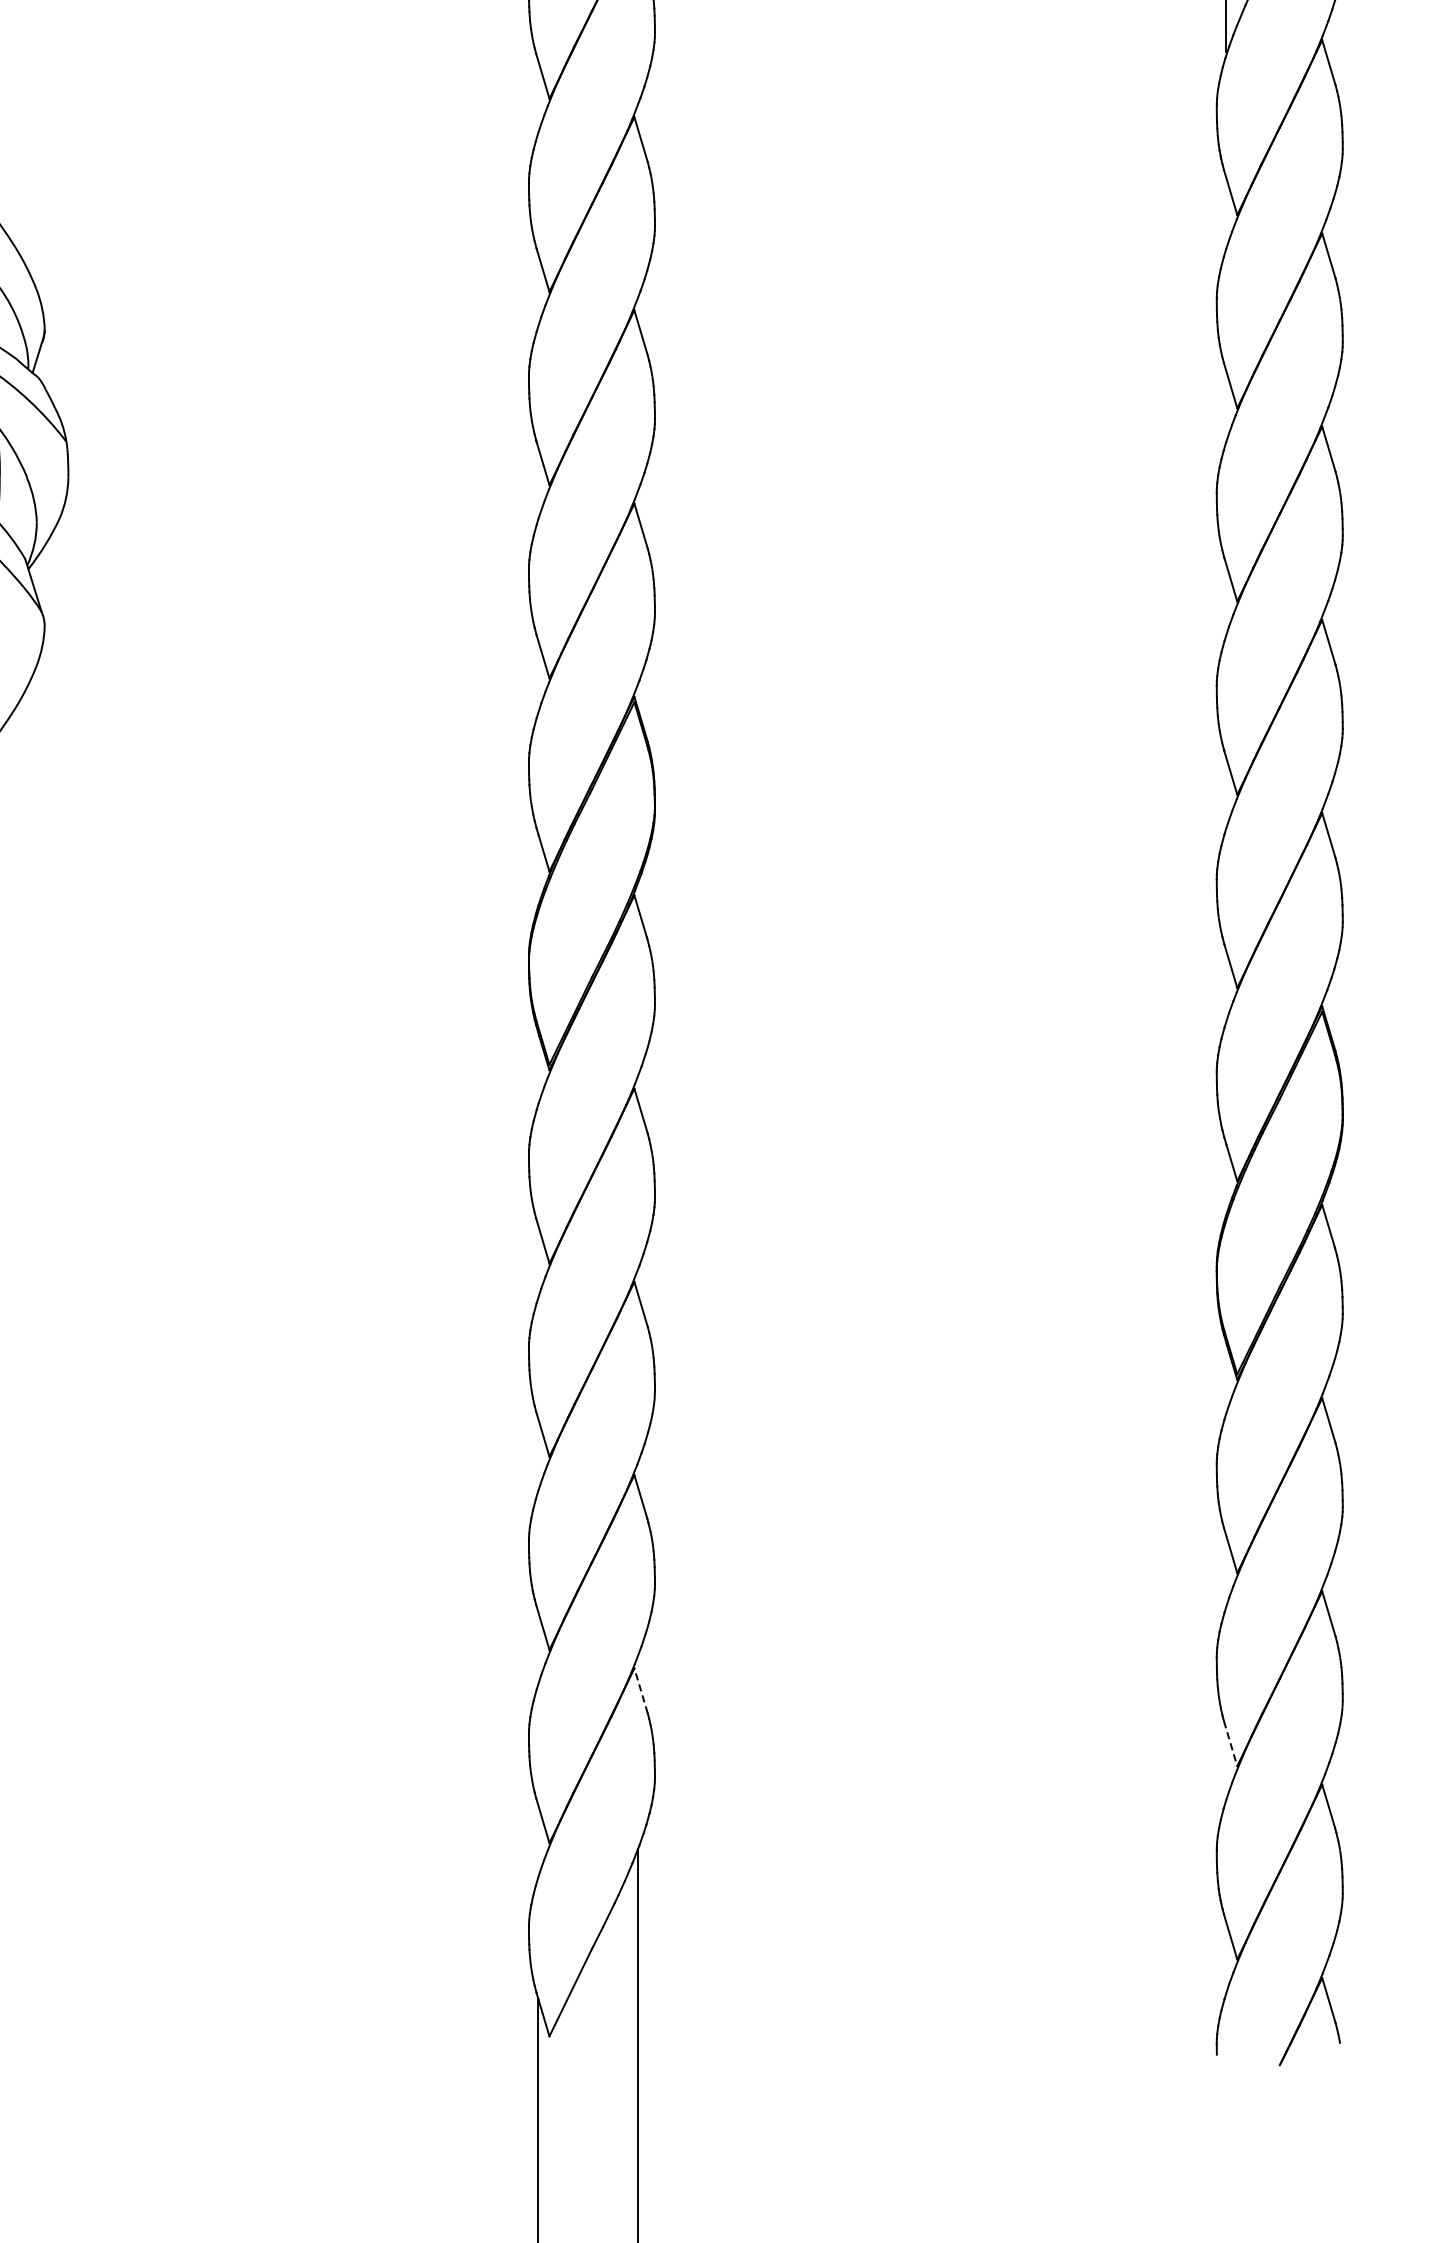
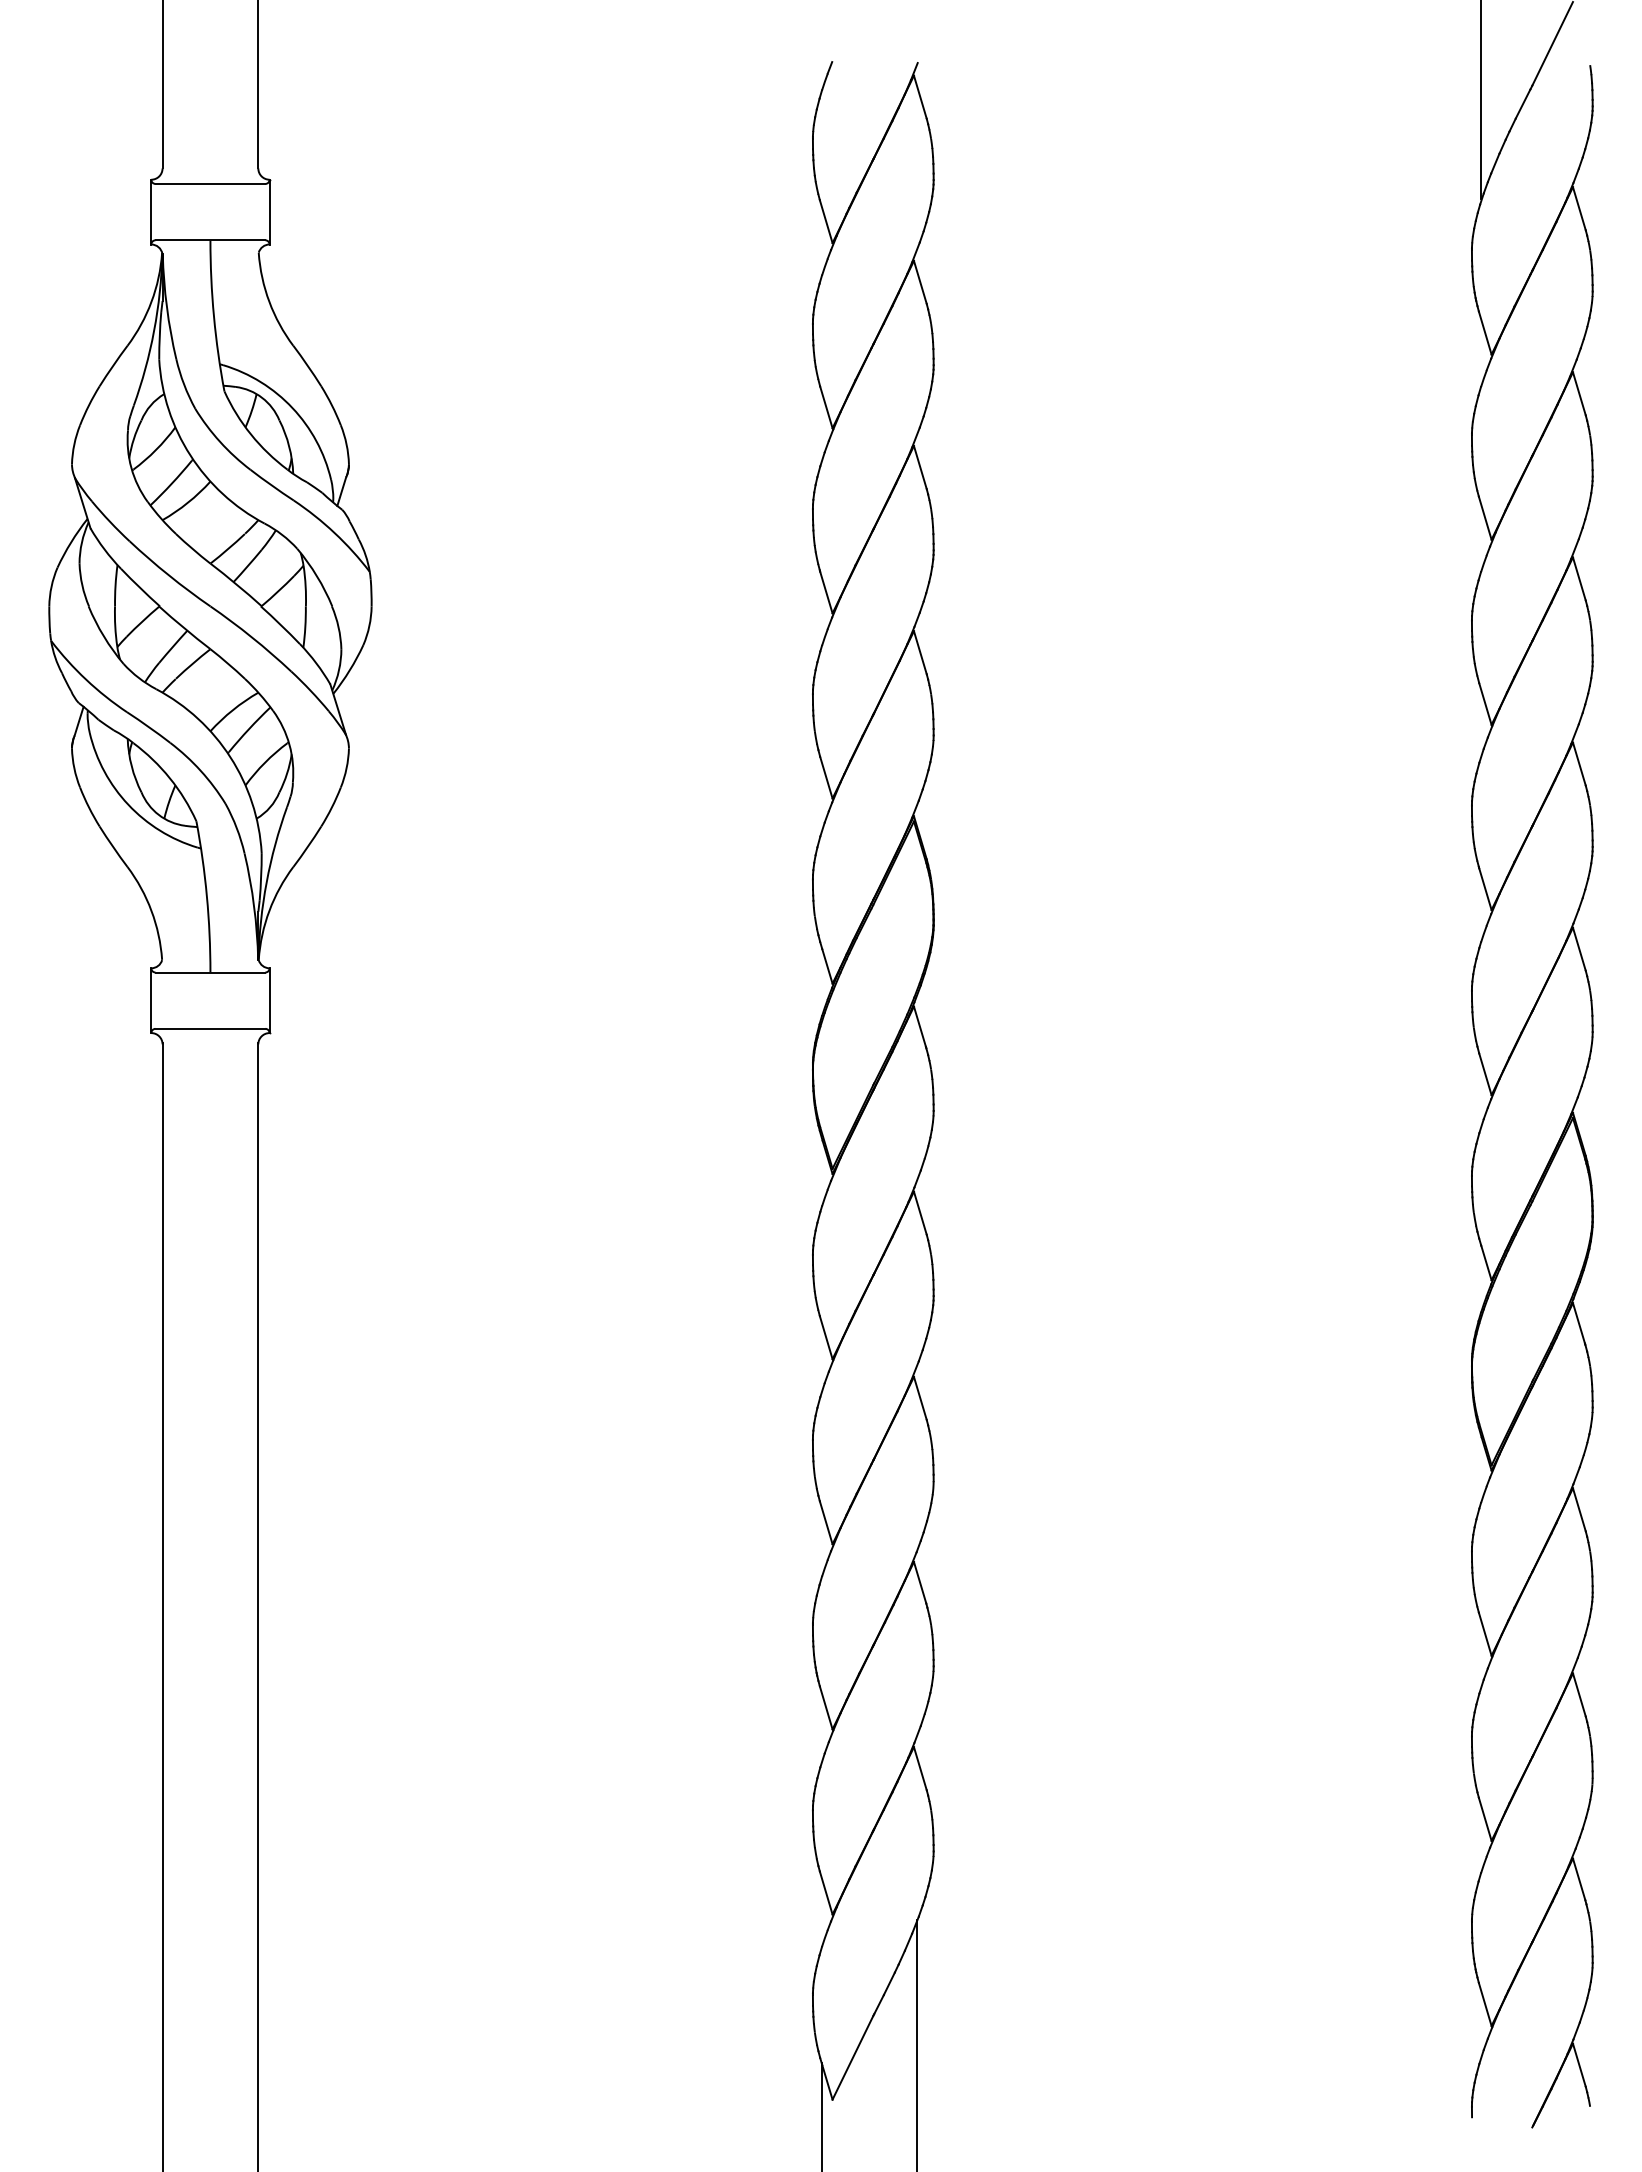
line: (641, 1690) -> (920, 1768), dashed -> solid
line: (1230, 1743) -> (1485, 1819), dashed -> solid

